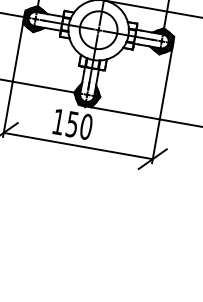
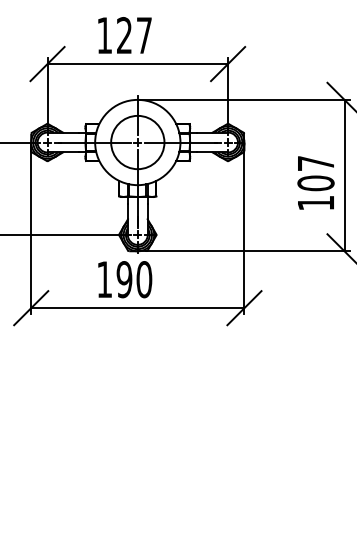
text: (72, 124) -> (124, 279), 150 -> 190

